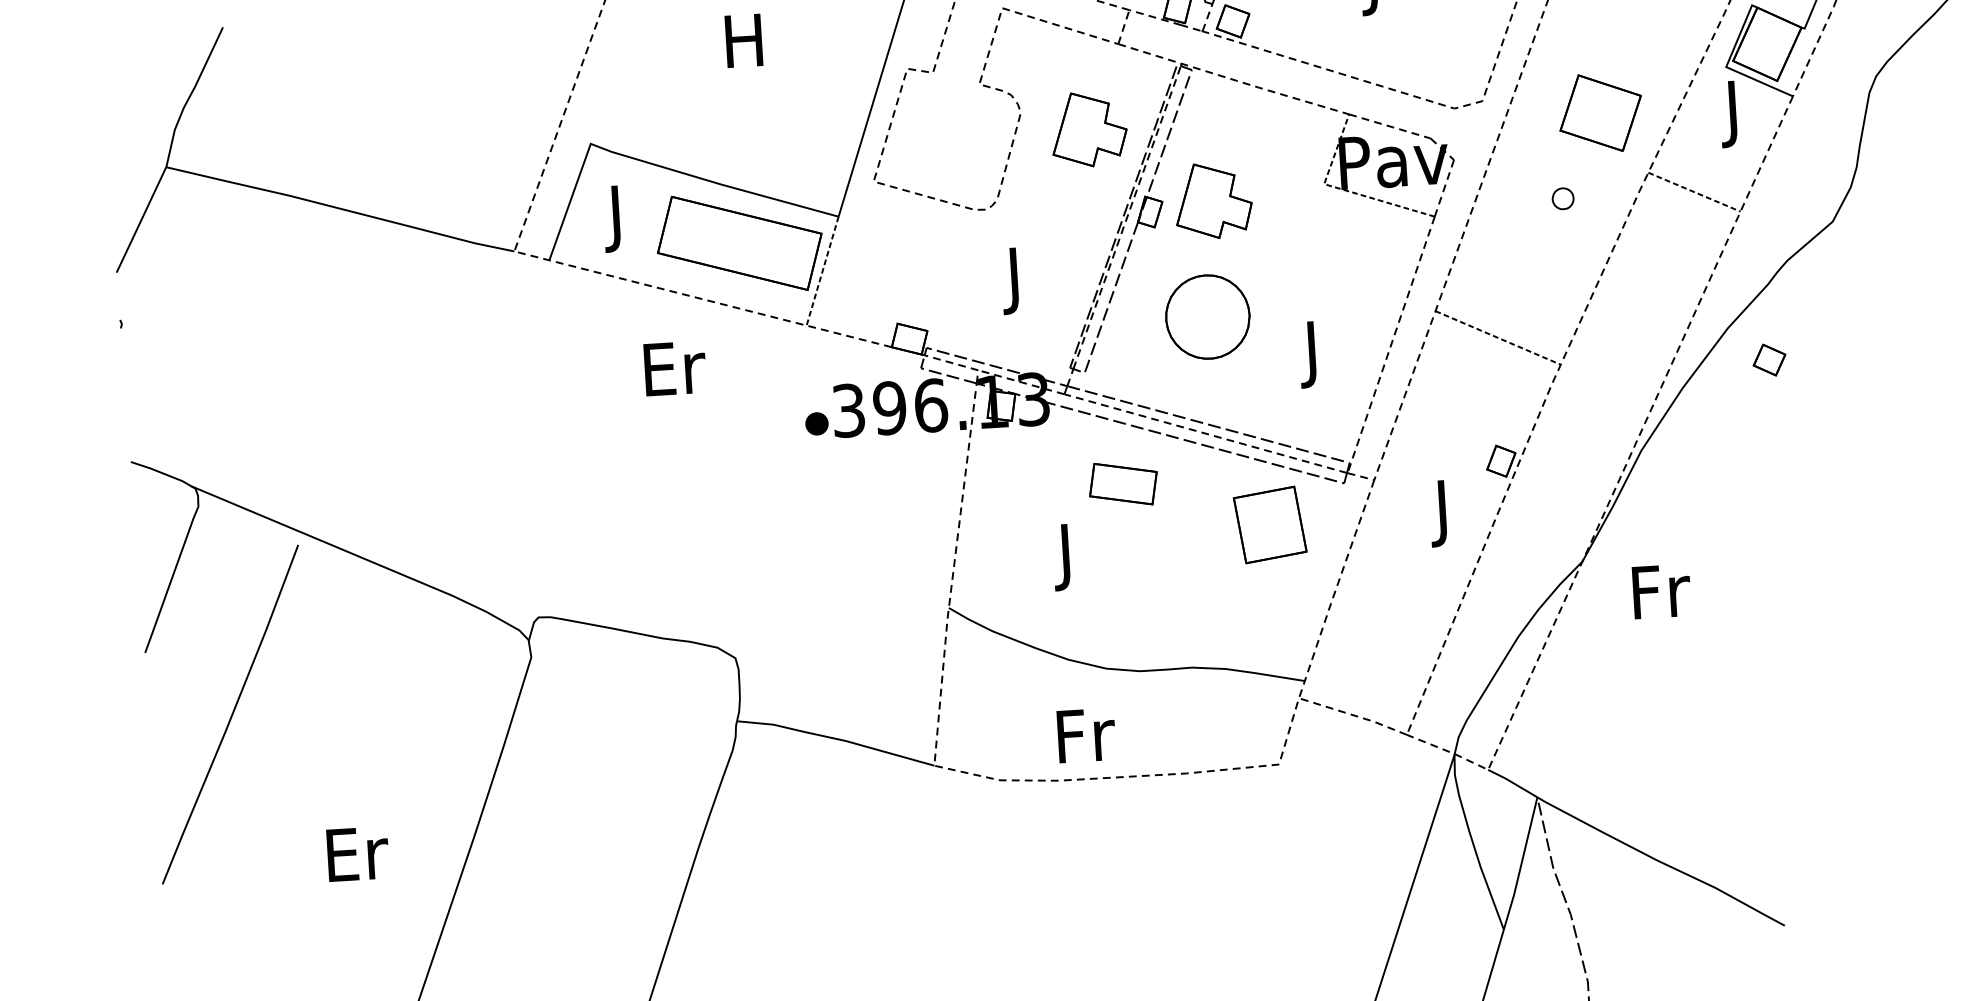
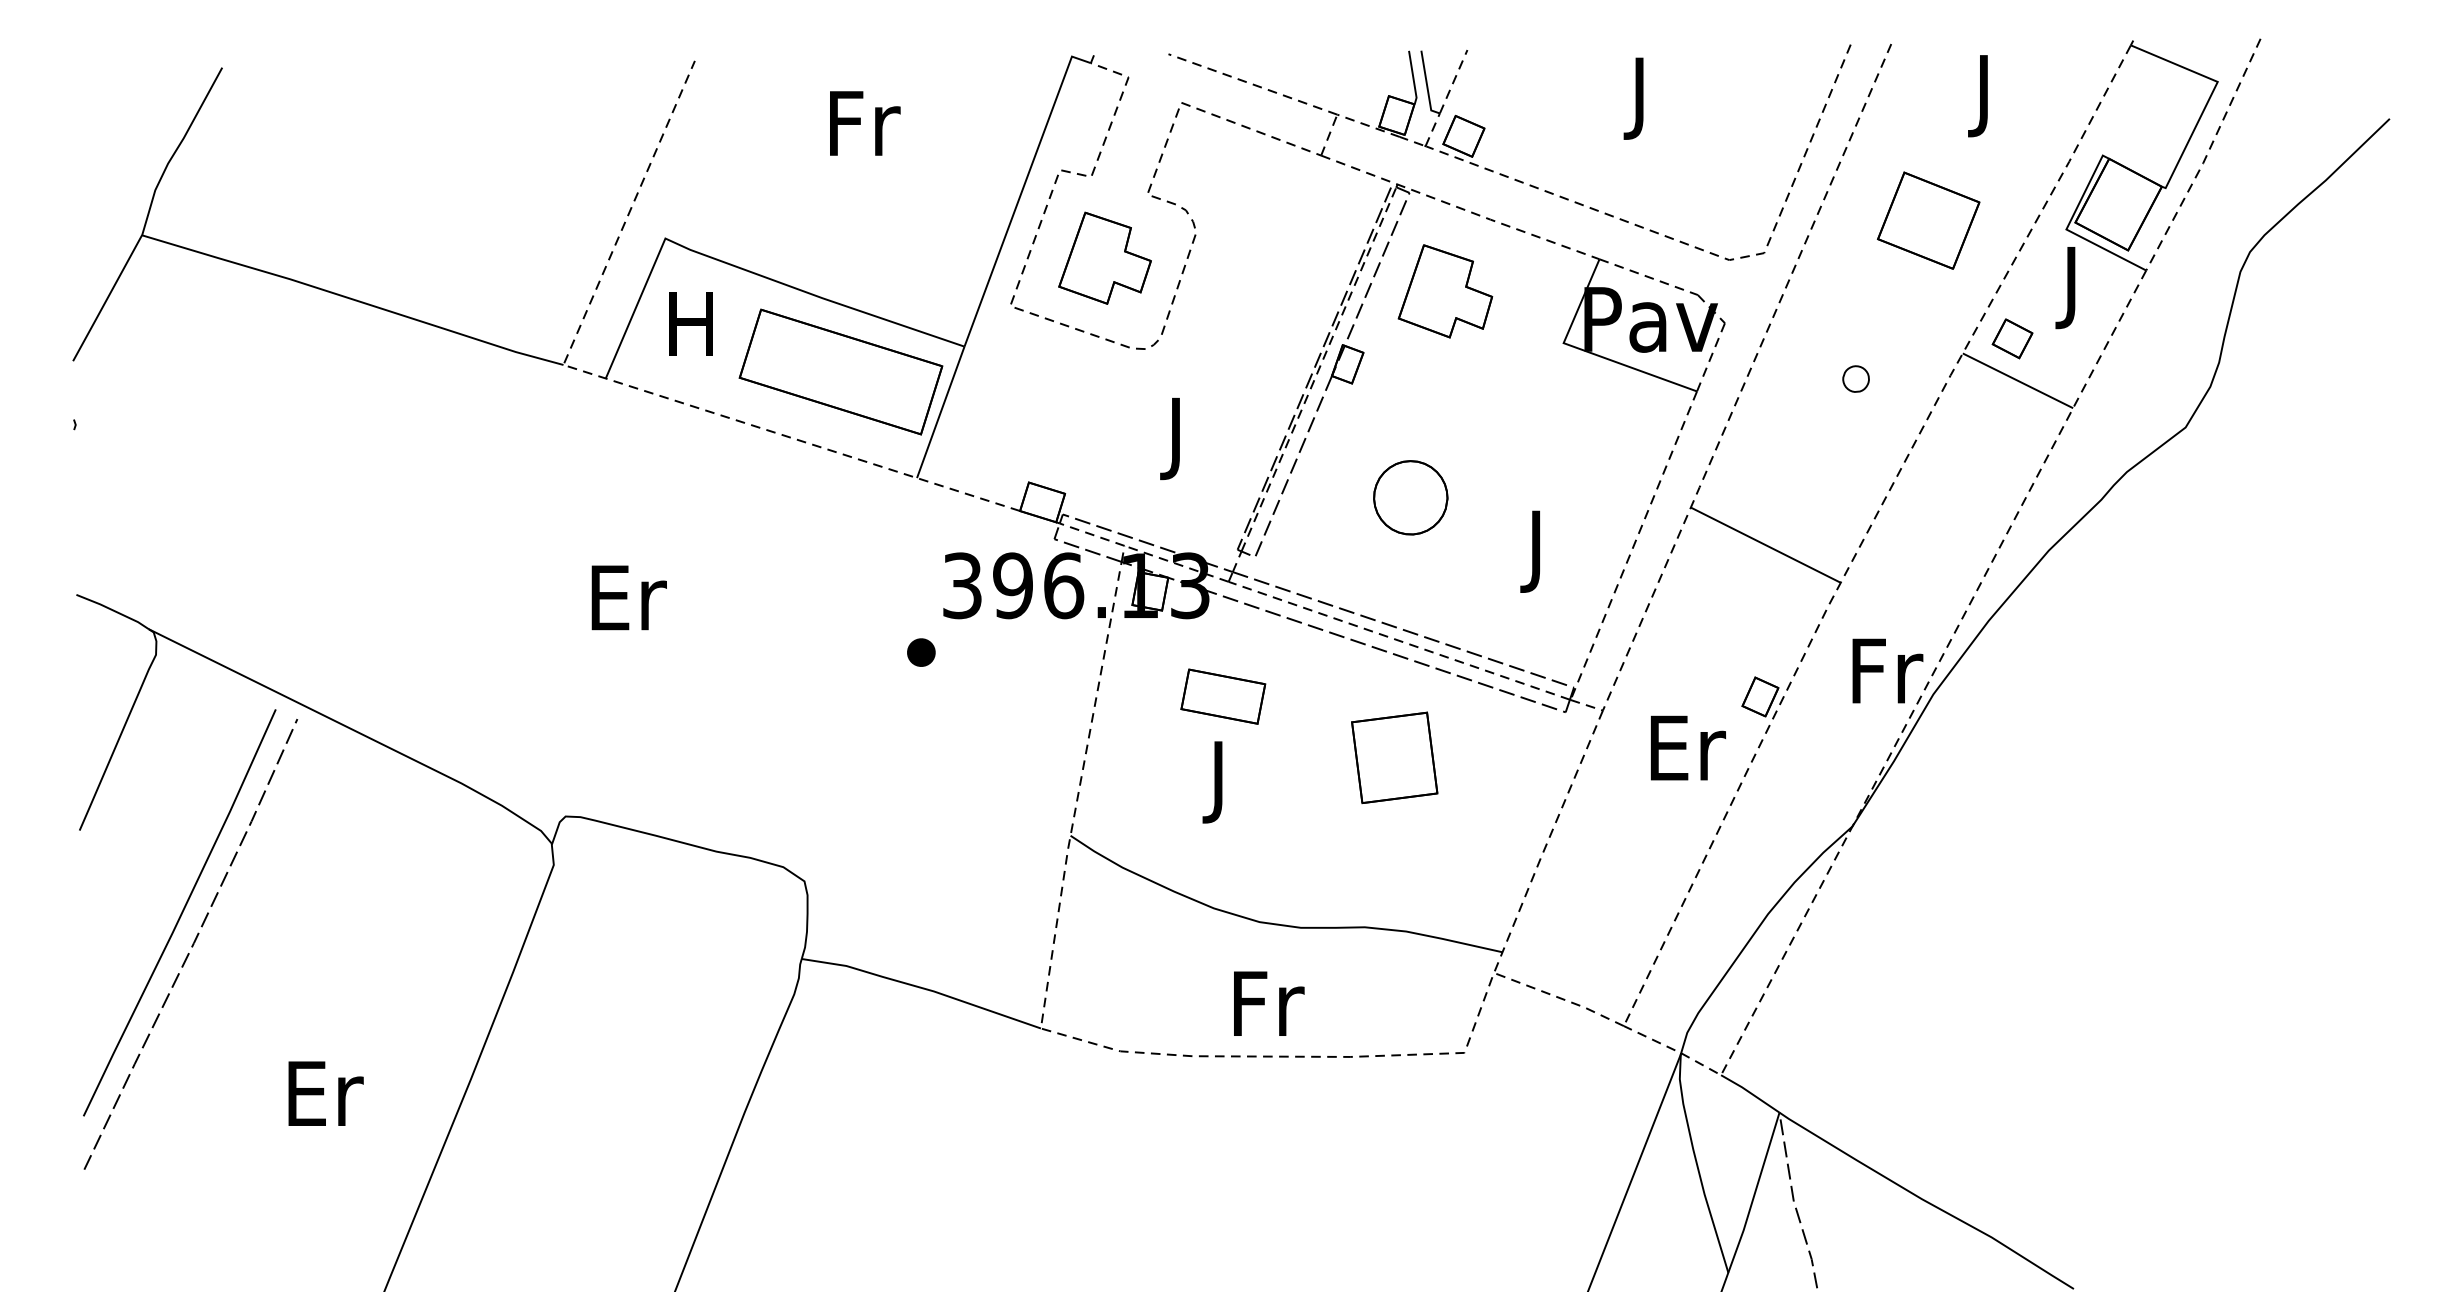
text: (747, 40) -> (865, 123), H -> Fr
part: (1600, 113) -> (1928, 220), moved
part: (1088, 128) -> (1104, 257), moved
line: (1343, 189) -> (1586, 351), dashed -> solid
line: (1694, 191) -> (2018, 380), dashed -> solid
part: (1213, 200) -> (1445, 291), moved
text: (615, 218) -> (690, 332), J -> H
line: (822, 271) -> (940, 412), dashed -> solid
part: (1207, 316) -> (1410, 497), size x0.71
line: (1497, 338) -> (1765, 545), dashed -> solid
part: (1769, 359) -> (2012, 338), moved
text: (674, 368) -> (628, 597), moved
part: (817, 423) -> (921, 652), moved
part: (1123, 483) -> (1223, 696), moved
text: (1445, 513) -> (1688, 756), J -> Er
part: (1270, 524) -> (1394, 757), moved
text: (1661, 591) -> (1887, 670), moved
text: (1086, 735) -> (1269, 1003), moved
curve: (241, 740) -> (191, 945), added

